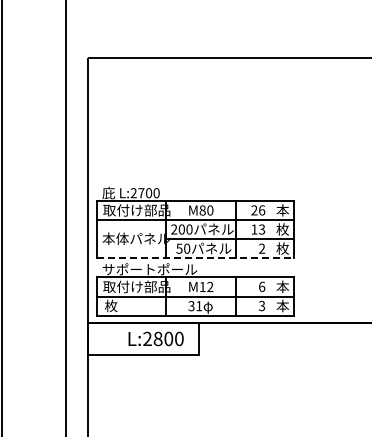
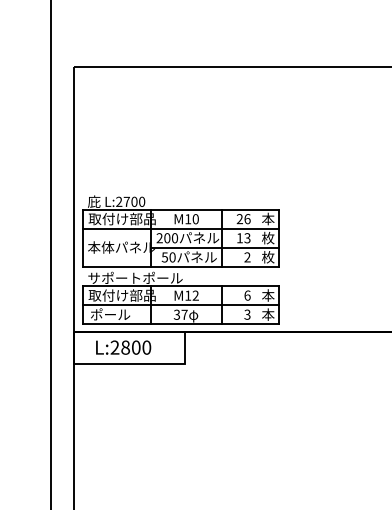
text: (203, 210) -> (188, 219), M80 -> M10
line: (196, 258) -> (181, 267), dashed -> solid
text: (125, 305) -> (110, 314), 枚 -> ポール
text: (199, 305) -> (184, 314), 31 -> 37
text: (156, 338) -> (123, 347), moved

